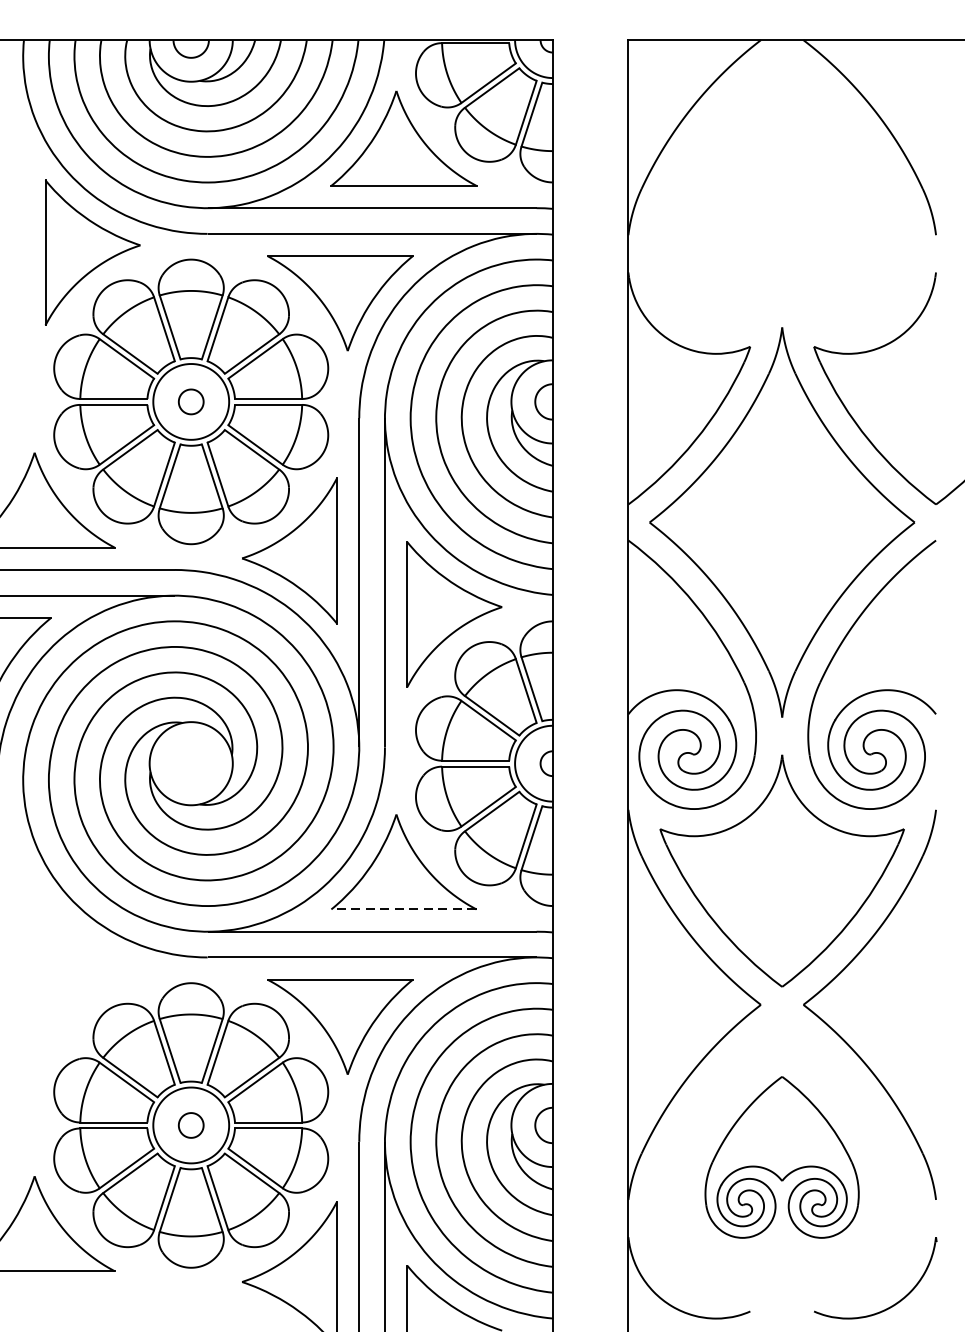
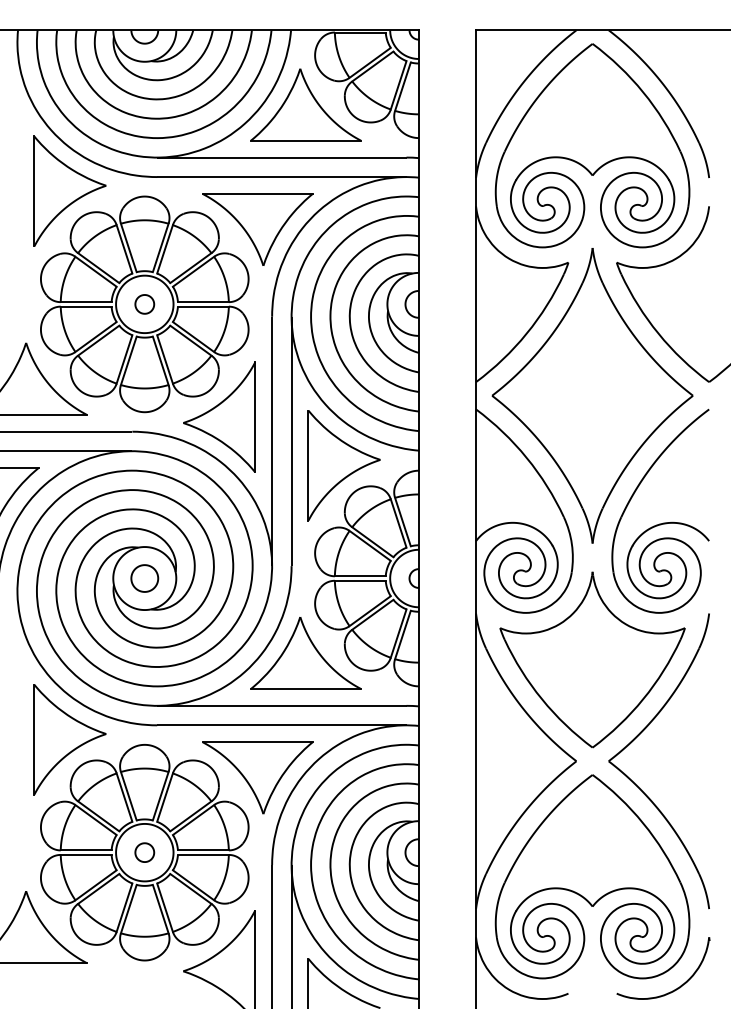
part: (782, 192) -> (592, 145), added
part: (190, 763) -> (144, 578), added
line: (403, 908) -> (305, 688), dashed -> solid
part: (91, 976) -> (69, 739), added
part: (782, 1156) -> (592, 876), size x1.67

